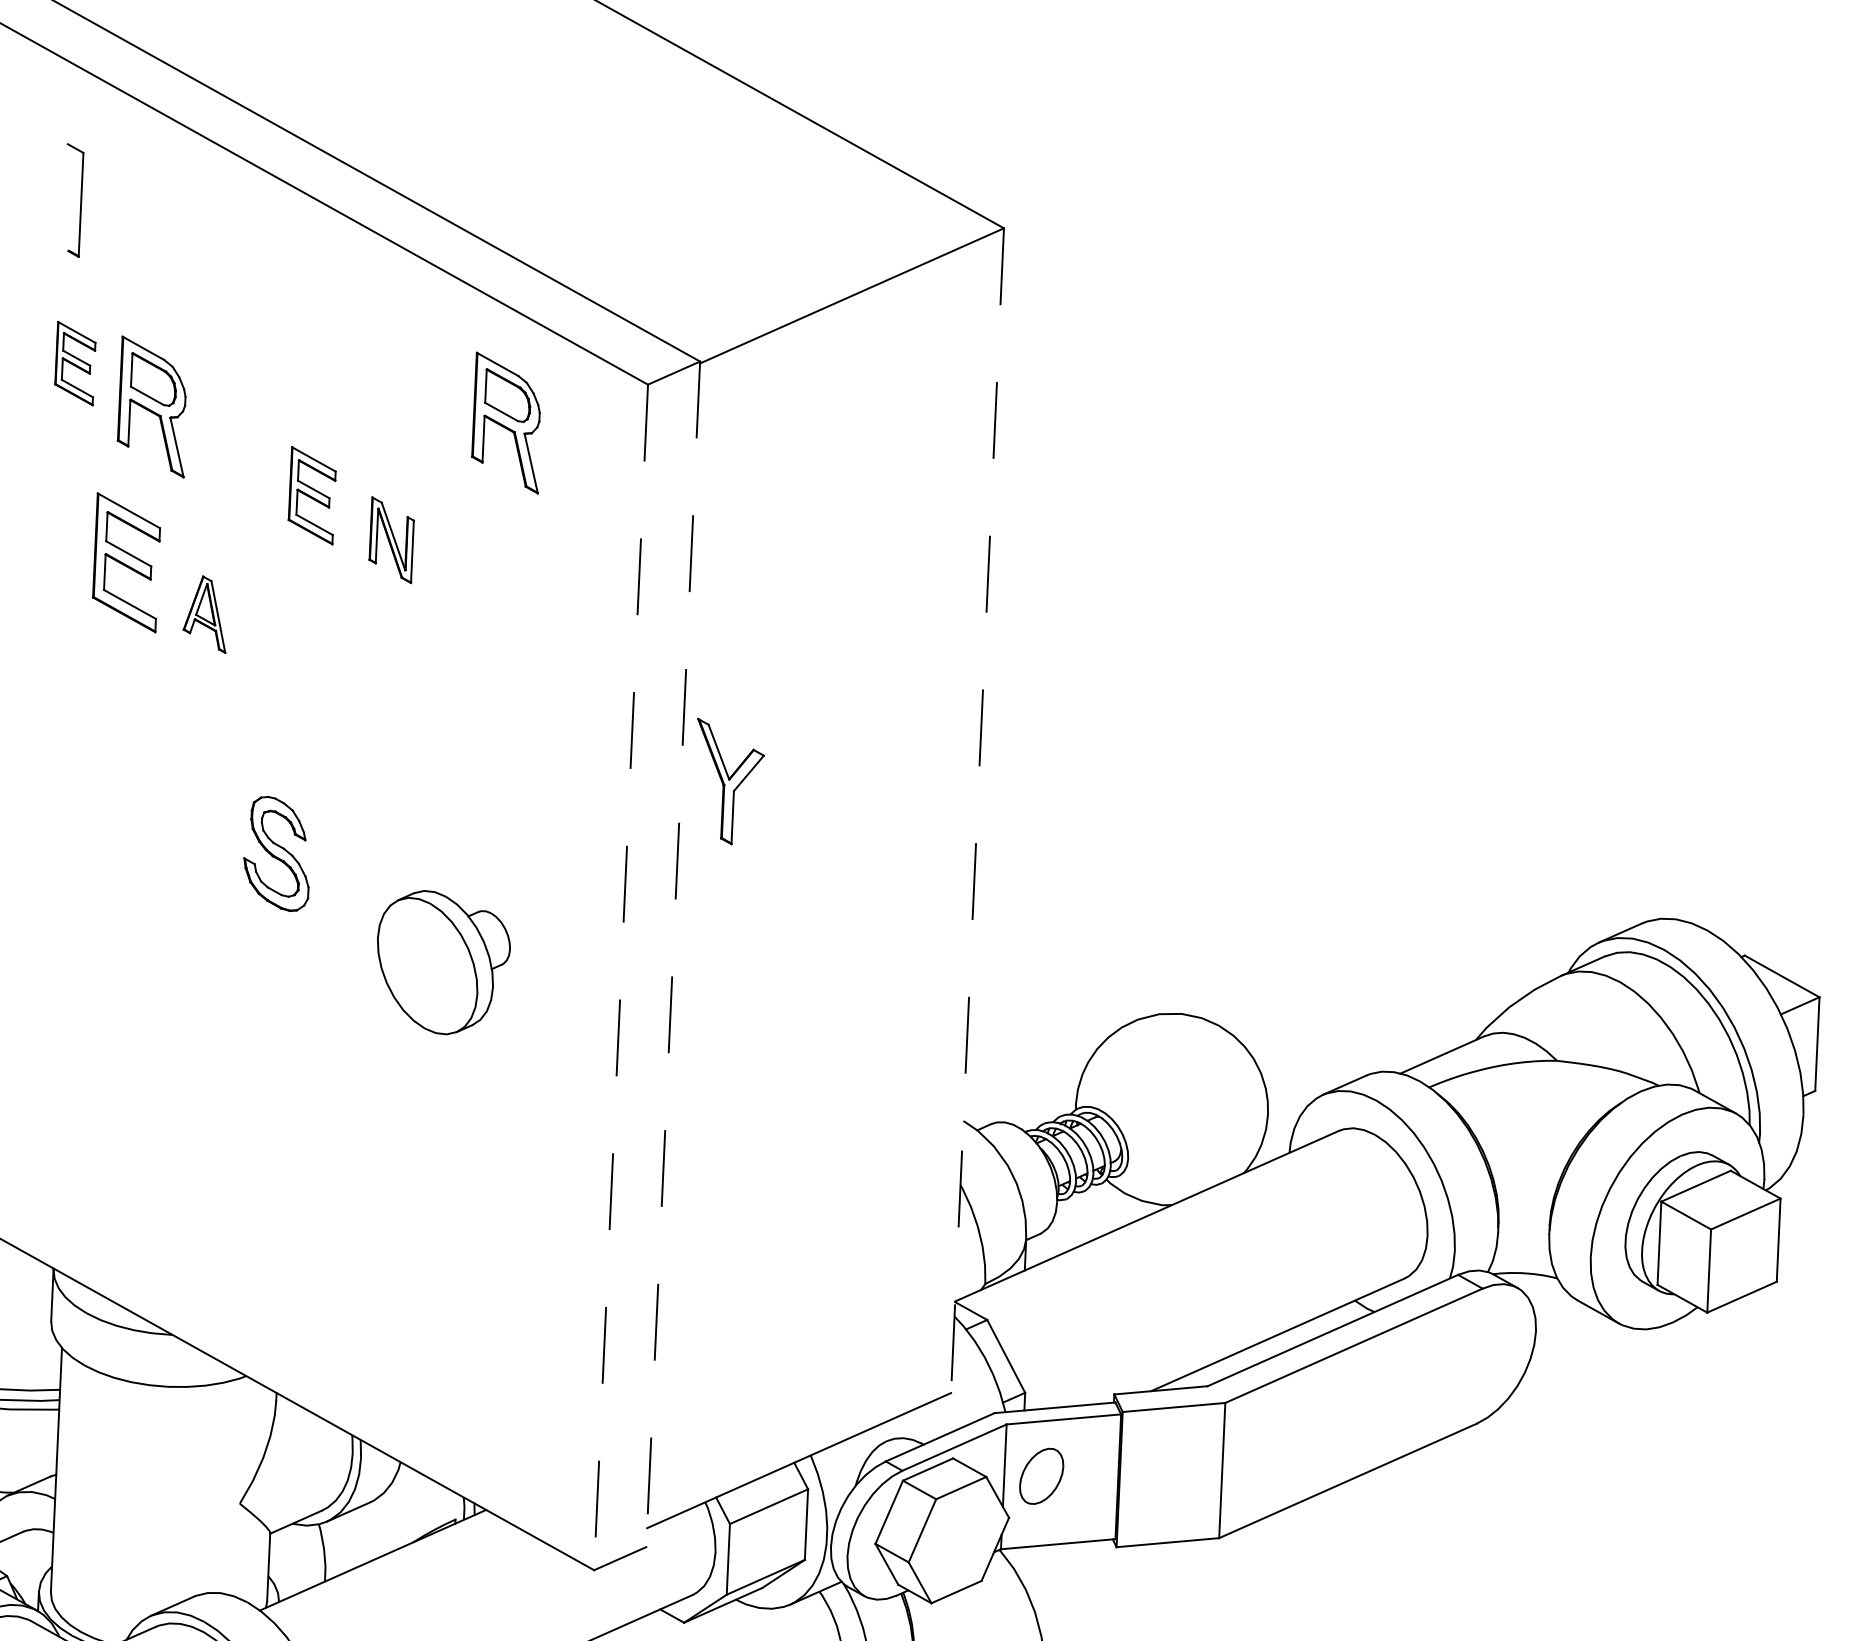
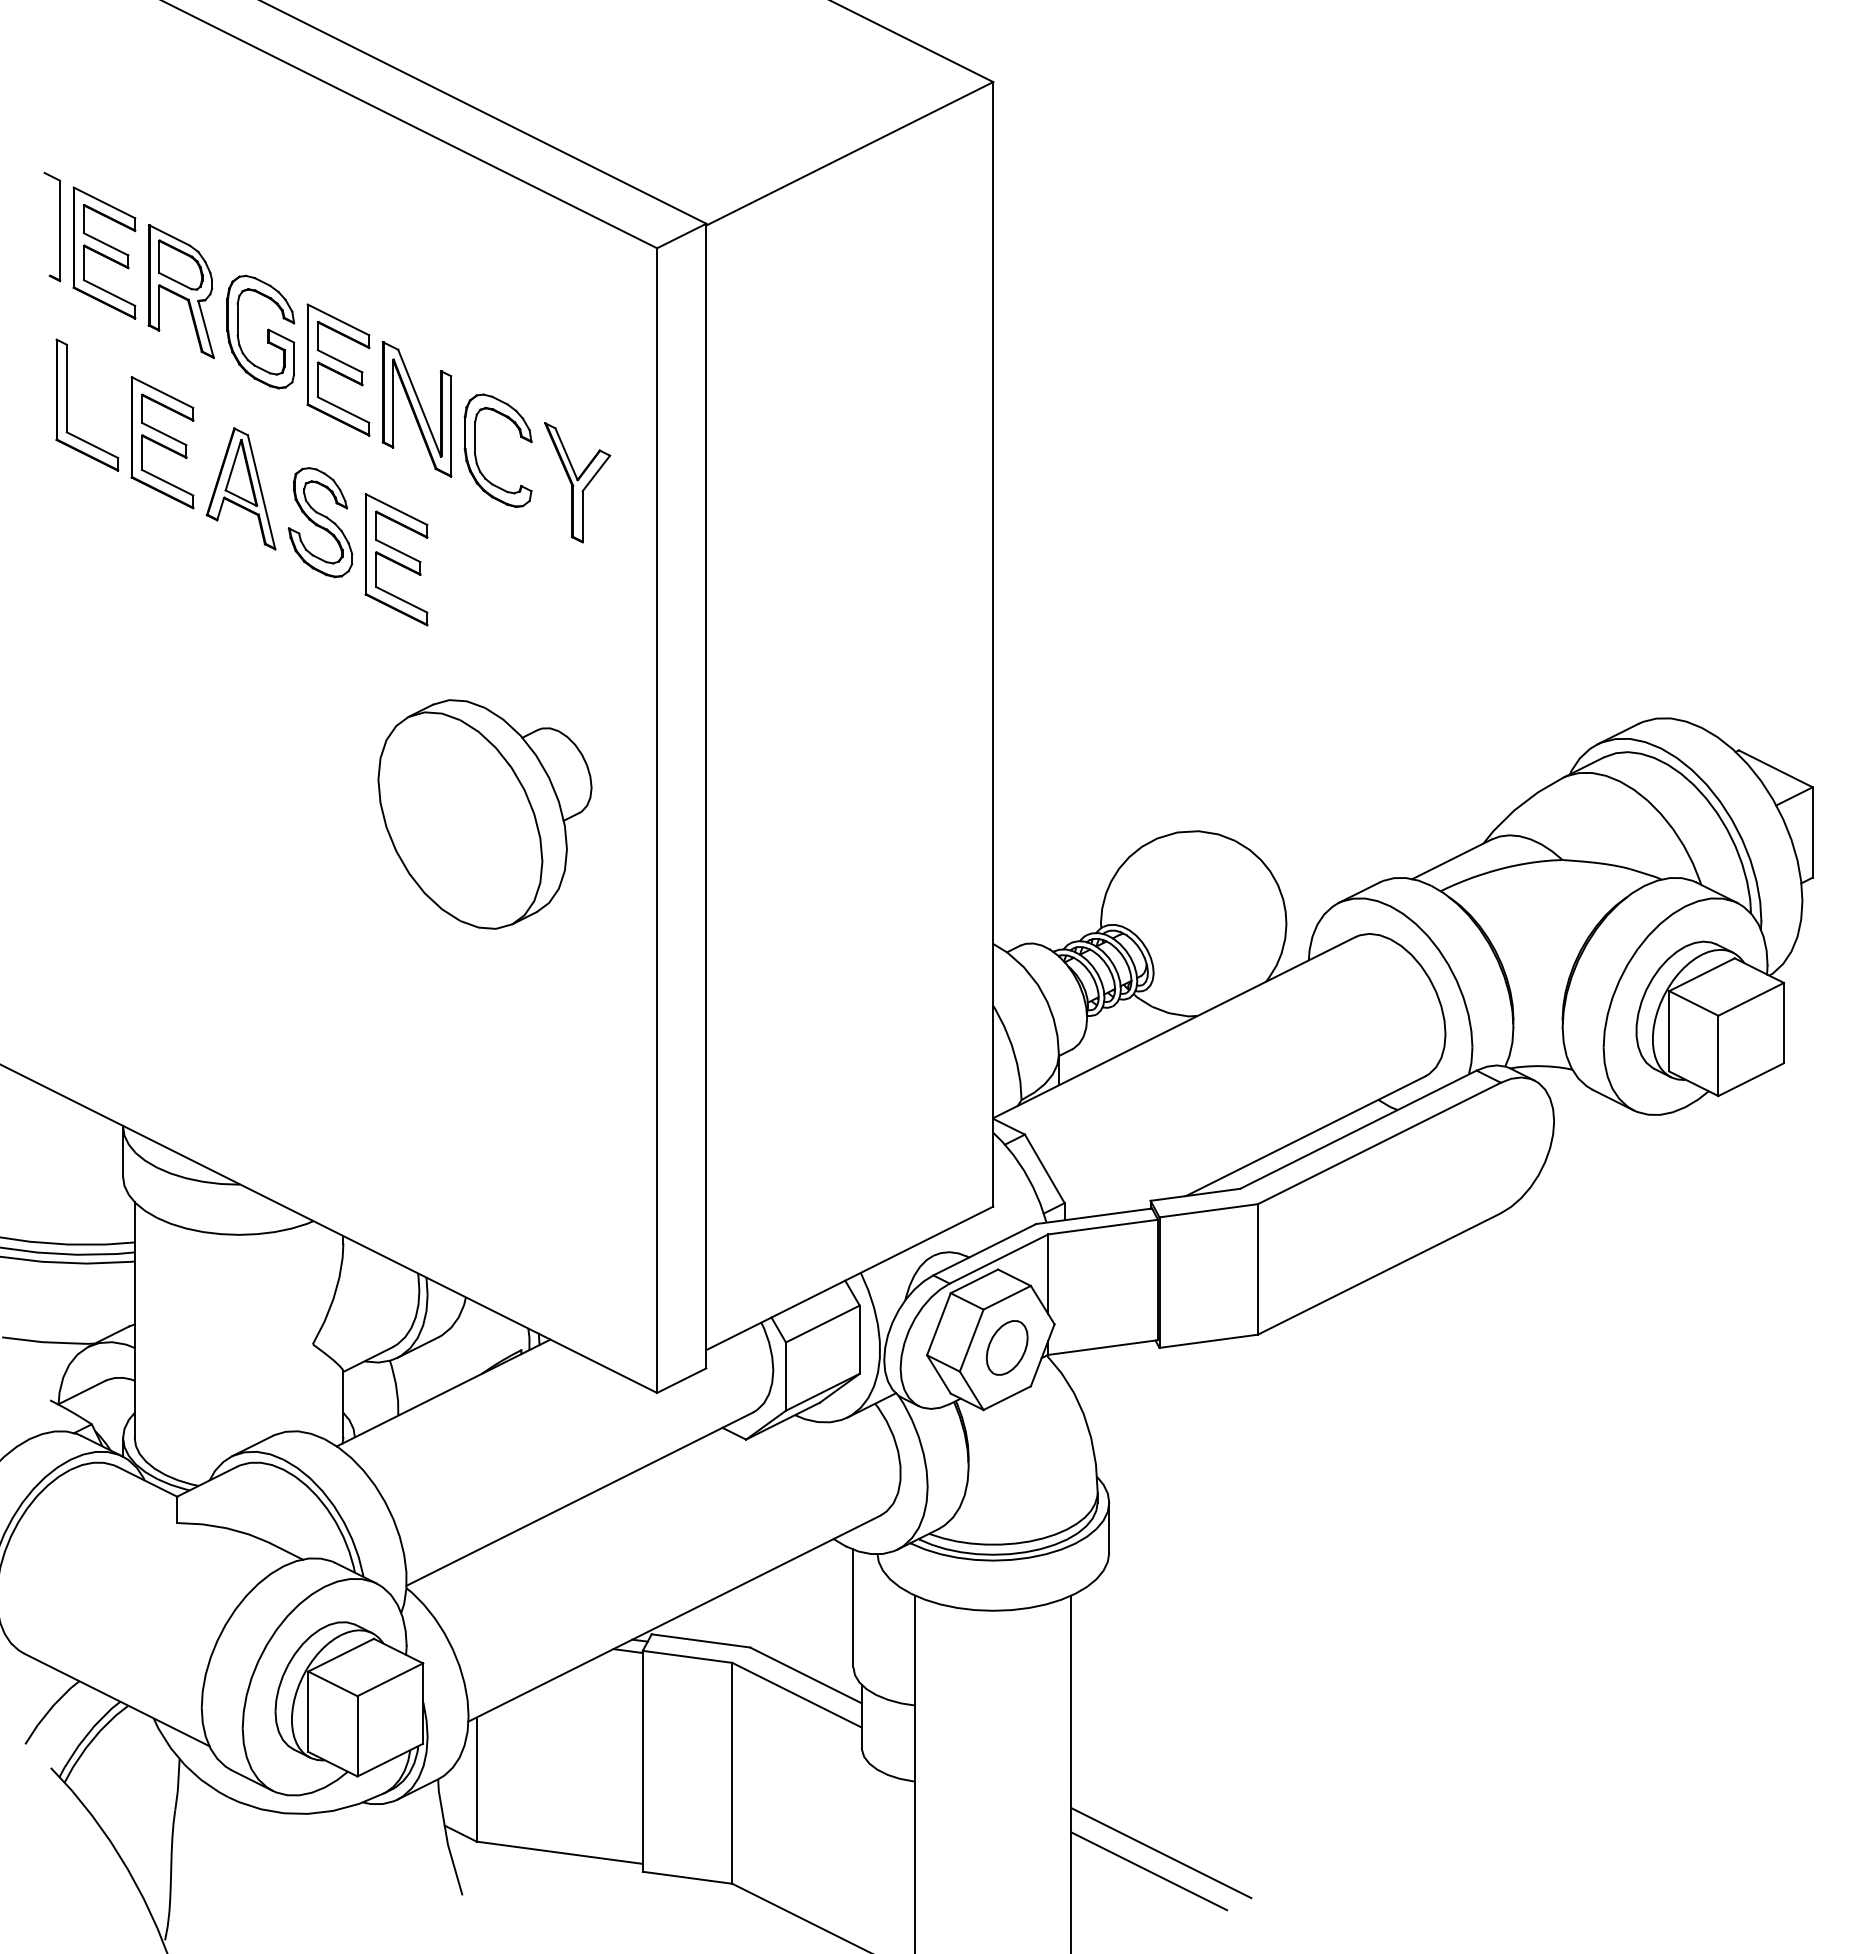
part: (80, 200) -> (59, 226), moved
part: (75, 363) -> (104, 252), size x1.67
part: (506, 423) -> (522, 291), removed
part: (240, 452) -> (267, 331), added
part: (312, 495) -> (338, 369), size x1.43
part: (29, 518) -> (67, 404), added
part: (391, 540) -> (416, 409), size x1.67
part: (451, 590) -> (476, 455), added
part: (205, 613) -> (240, 488), size x1.67
part: (363, 694) -> (396, 559), added
part: (728, 781) -> (577, 482), moved
line: (977, 810) -> (993, 644), dashed -> solid
part: (276, 853) -> (319, 522), moved
line: (673, 954) -> (706, 796), dashed -> solid
part: (442, 962) -> (484, 814), size x1.67
line: (621, 978) -> (657, 821), dashed -> solid
part: (1040, 1475) -> (1006, 1347), moved

